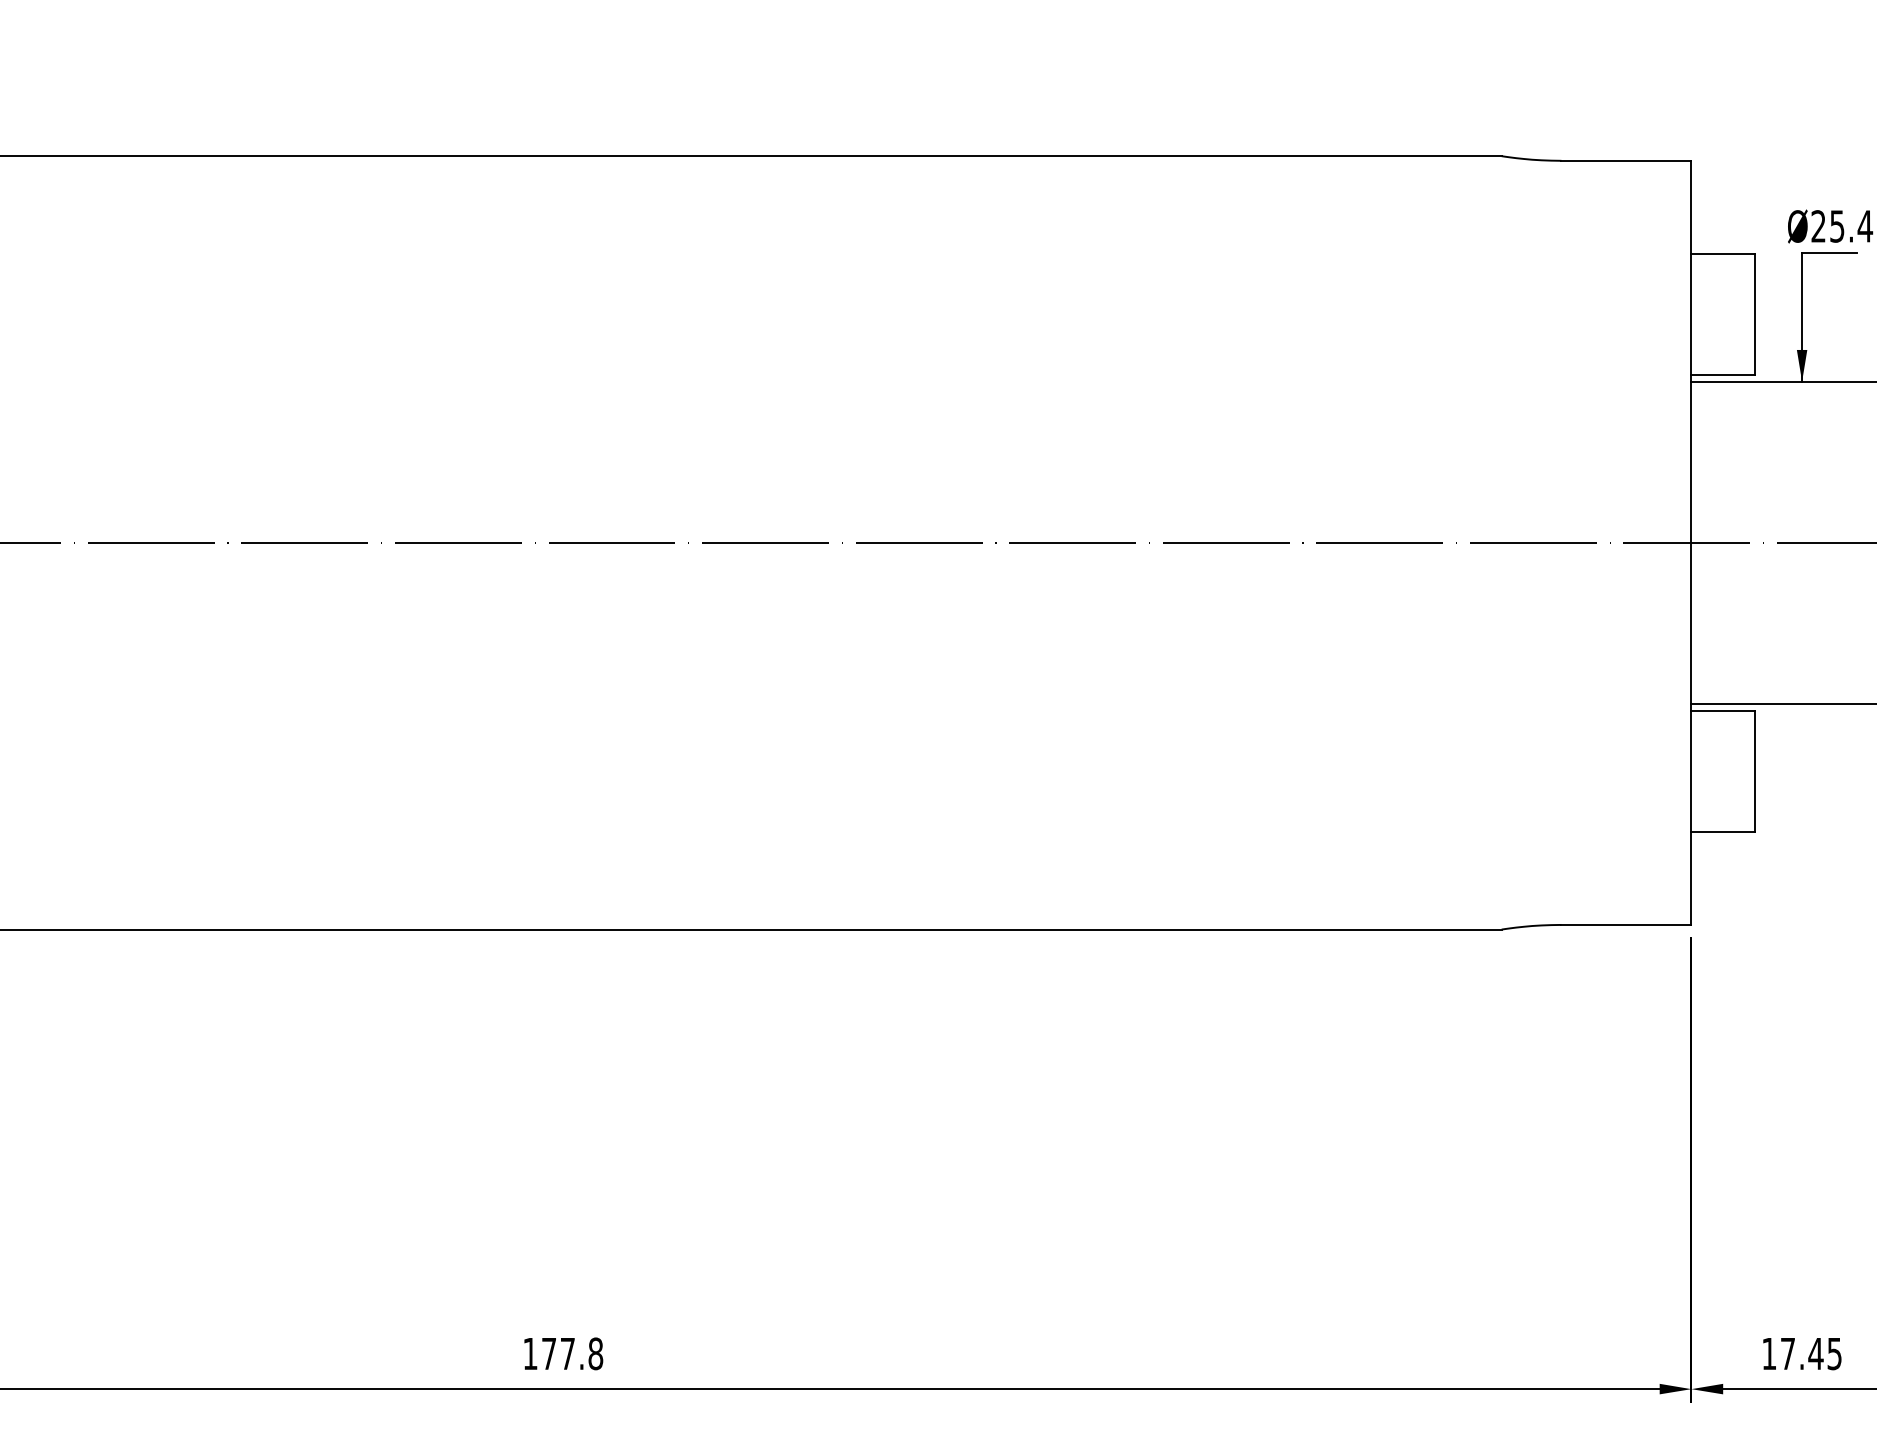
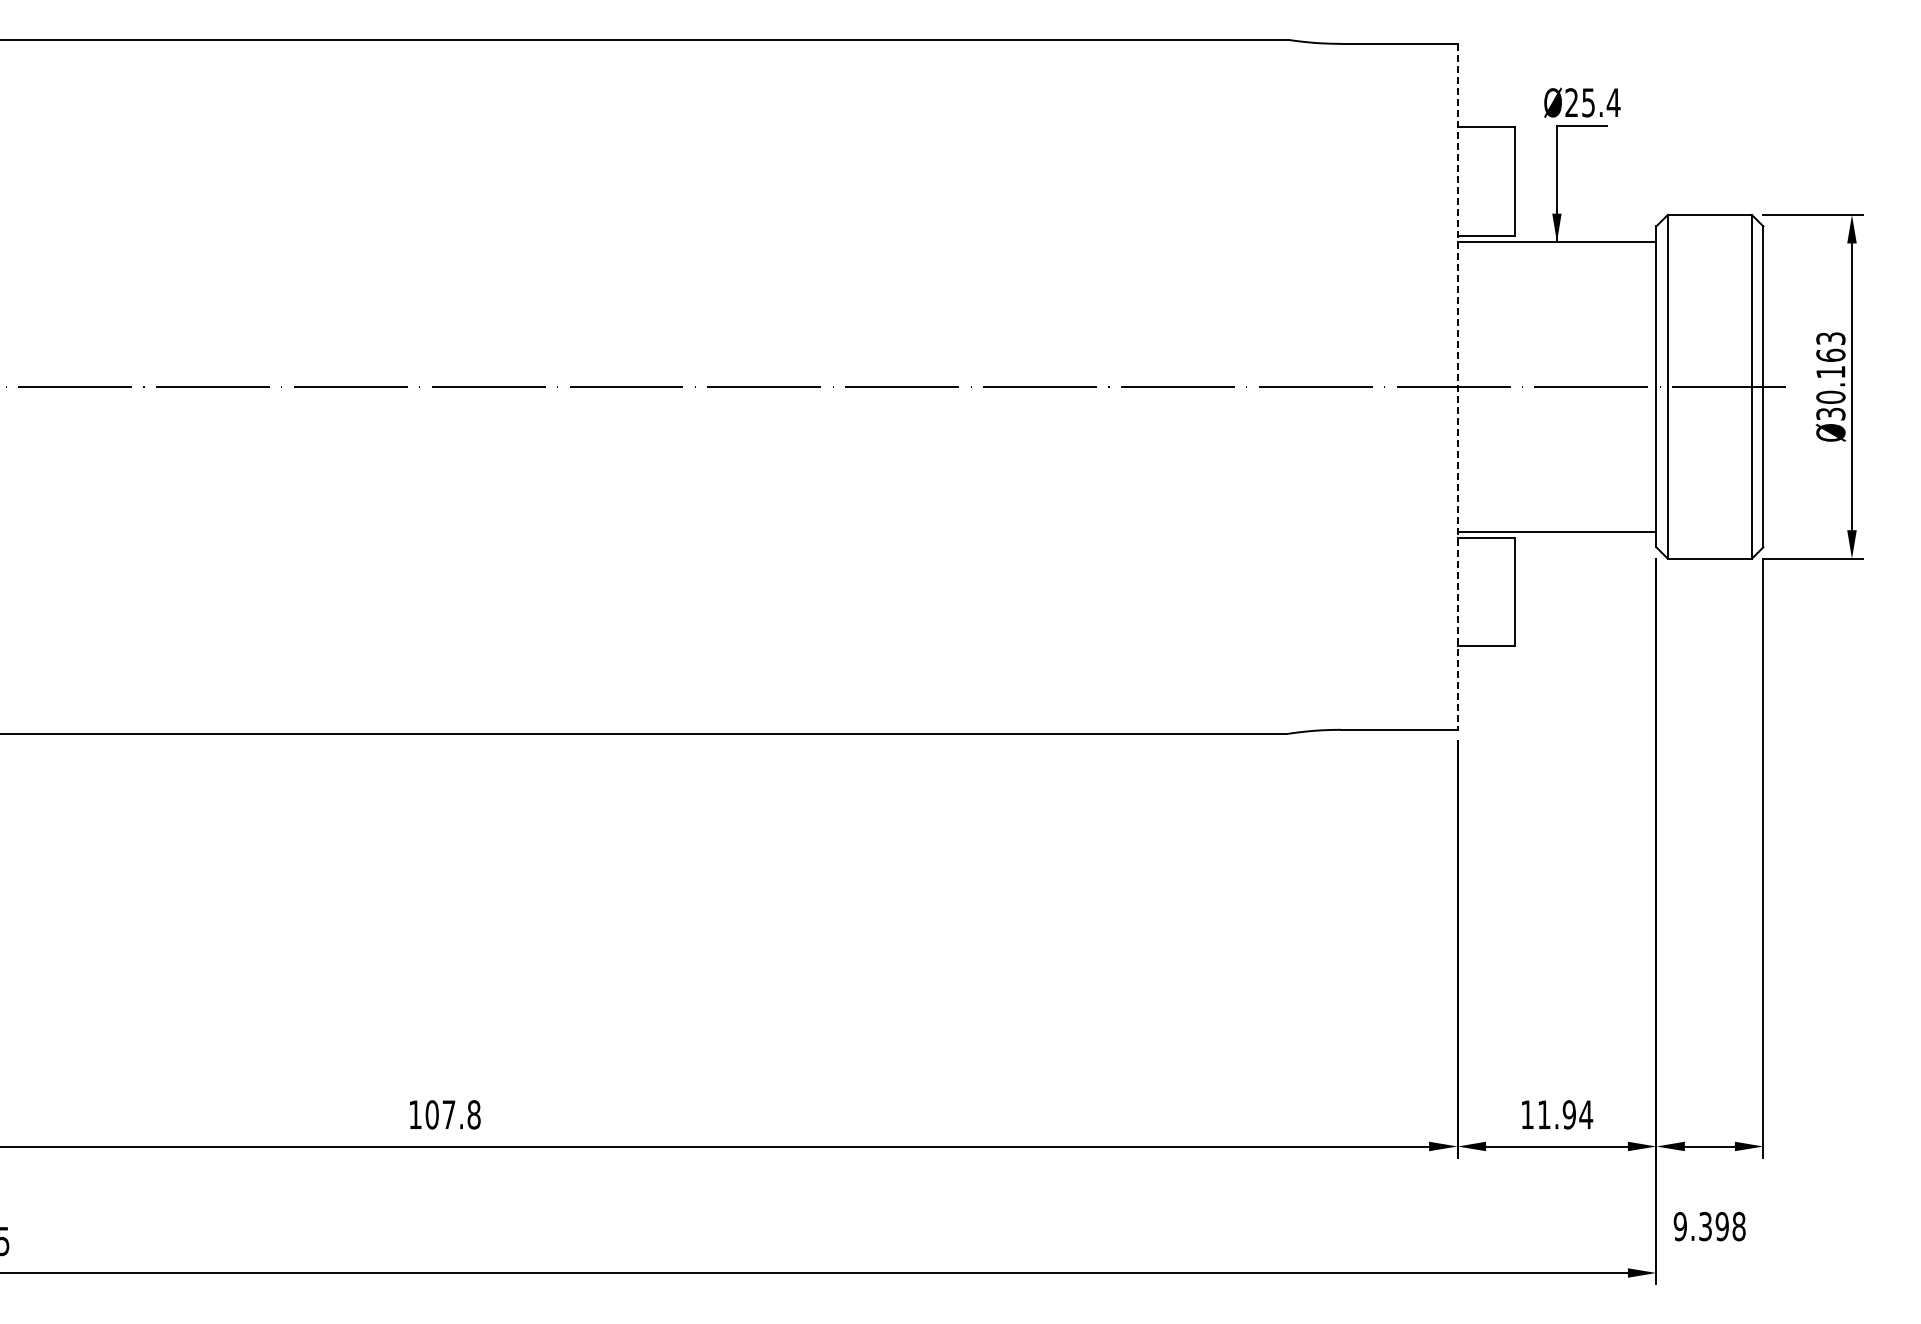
line: (1691, 542) -> (1457, 386), solid -> dashed
text: (548, 1353) -> (431, 1114), 177.8 -> 107.8
text: (1811, 1353) -> (1565, 1114), 17.45 -> 11.94

